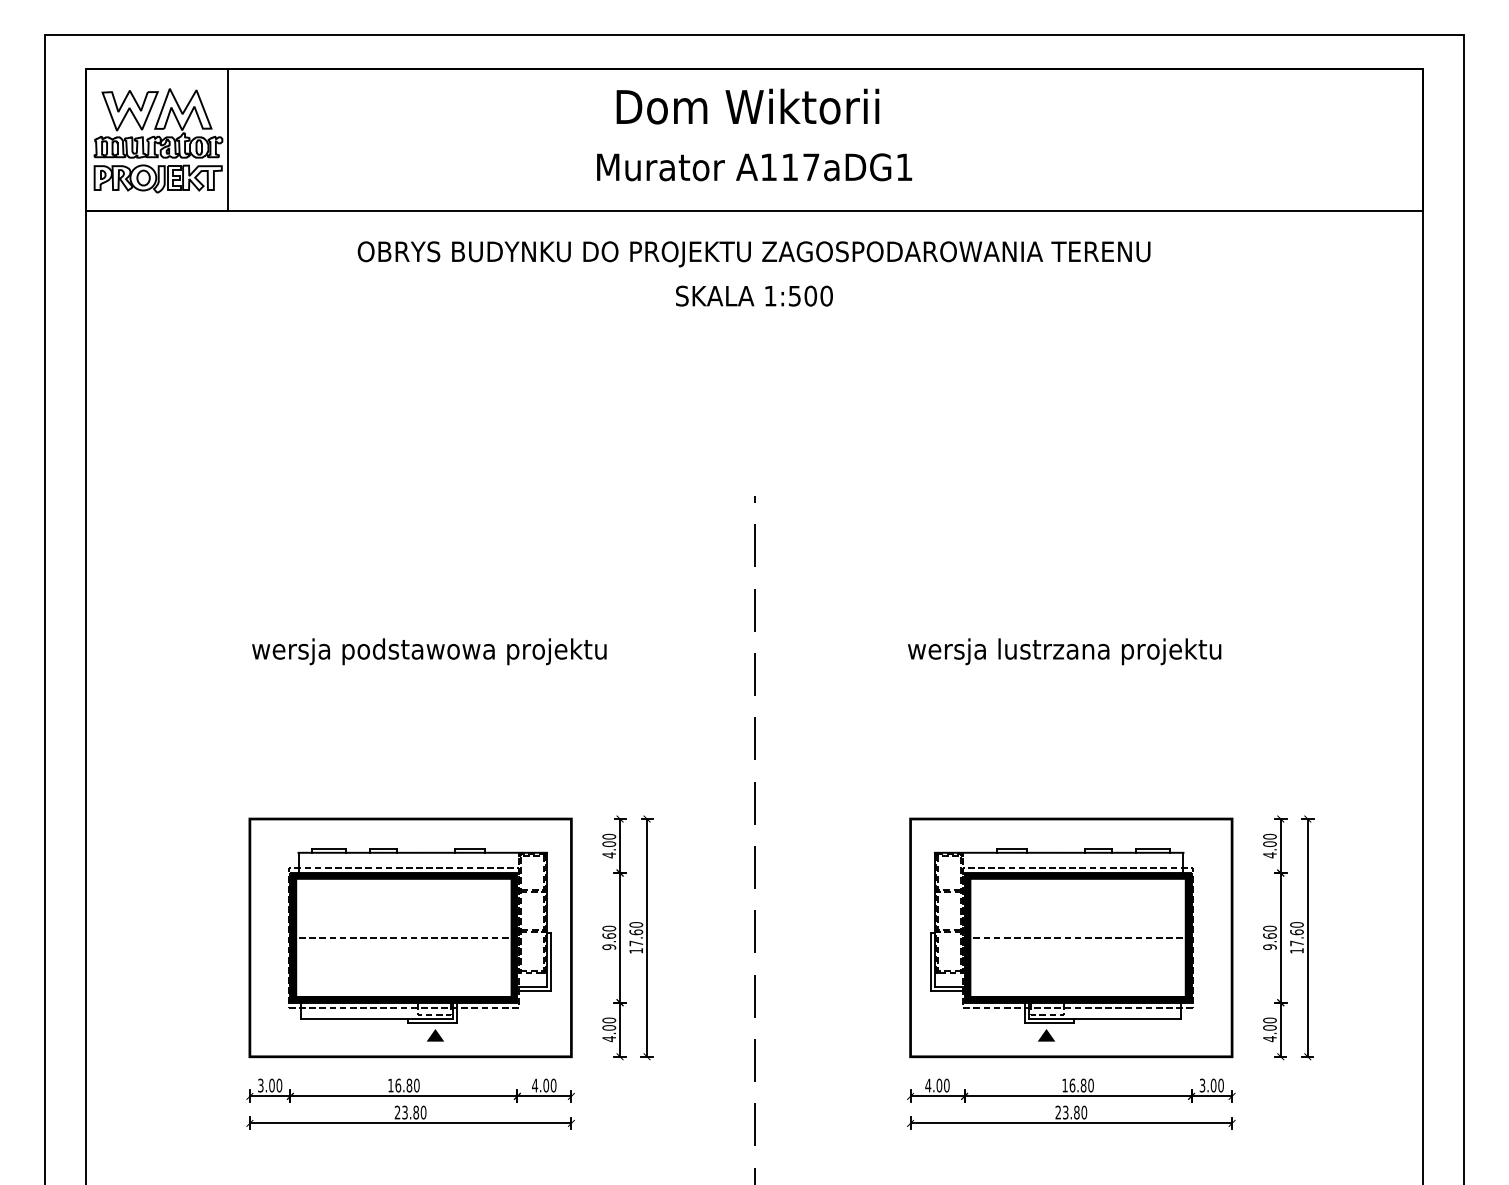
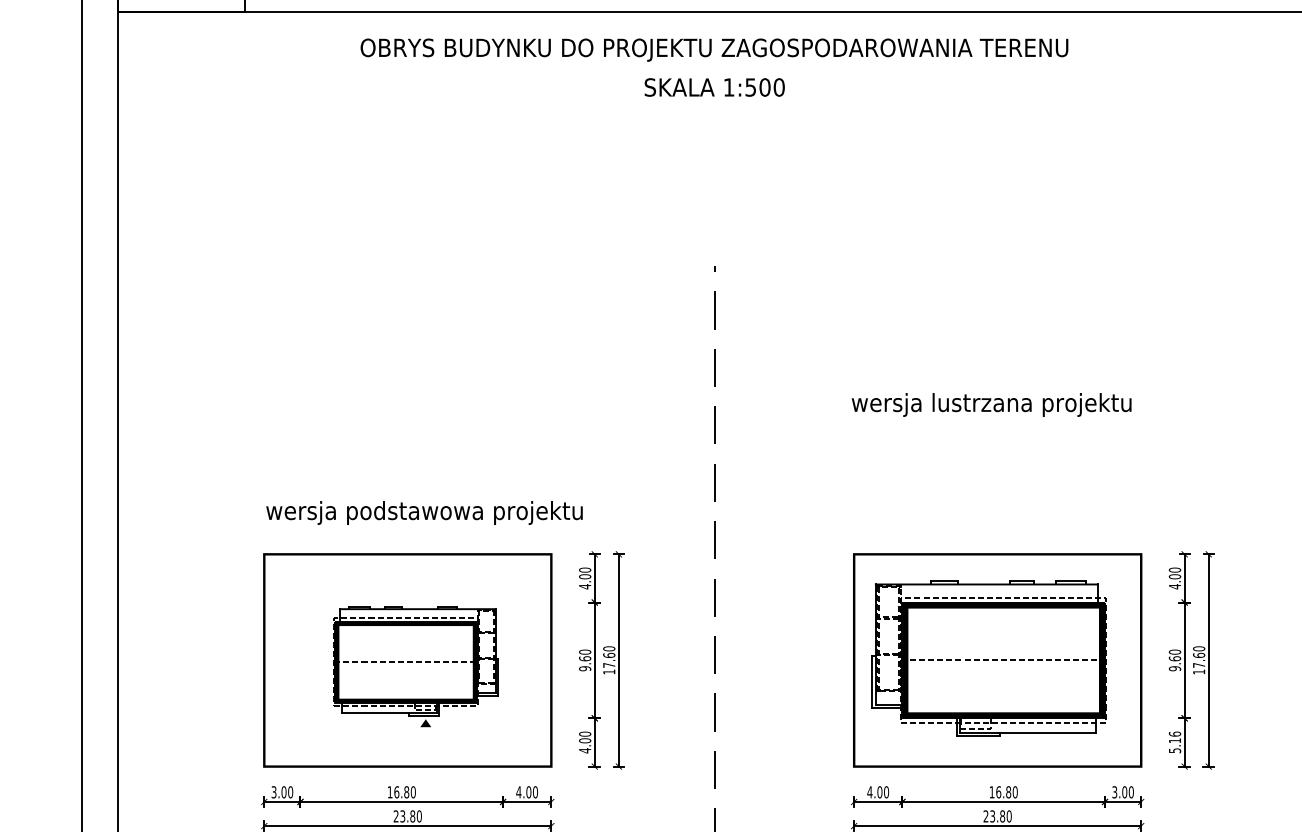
text: (429, 651) -> (424, 512), moved
part: (419, 944) -> (415, 666), size x0.7
text: (1269, 1029) -> (1174, 742), 4.00 -> 5.16
fill: (1046, 1034) -> (975, 746), removed

